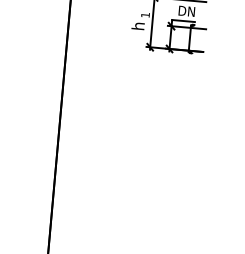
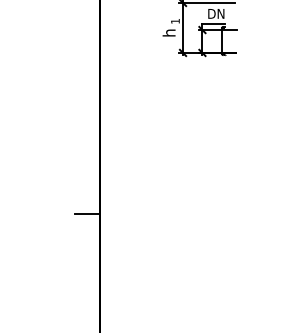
line: (39, 198) -> (86, 213), added

